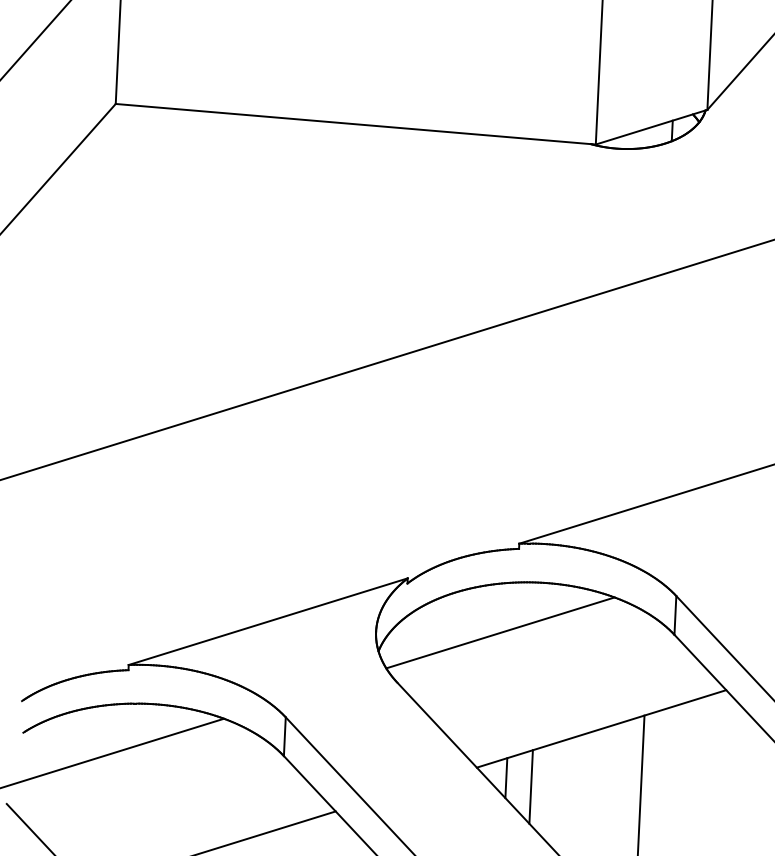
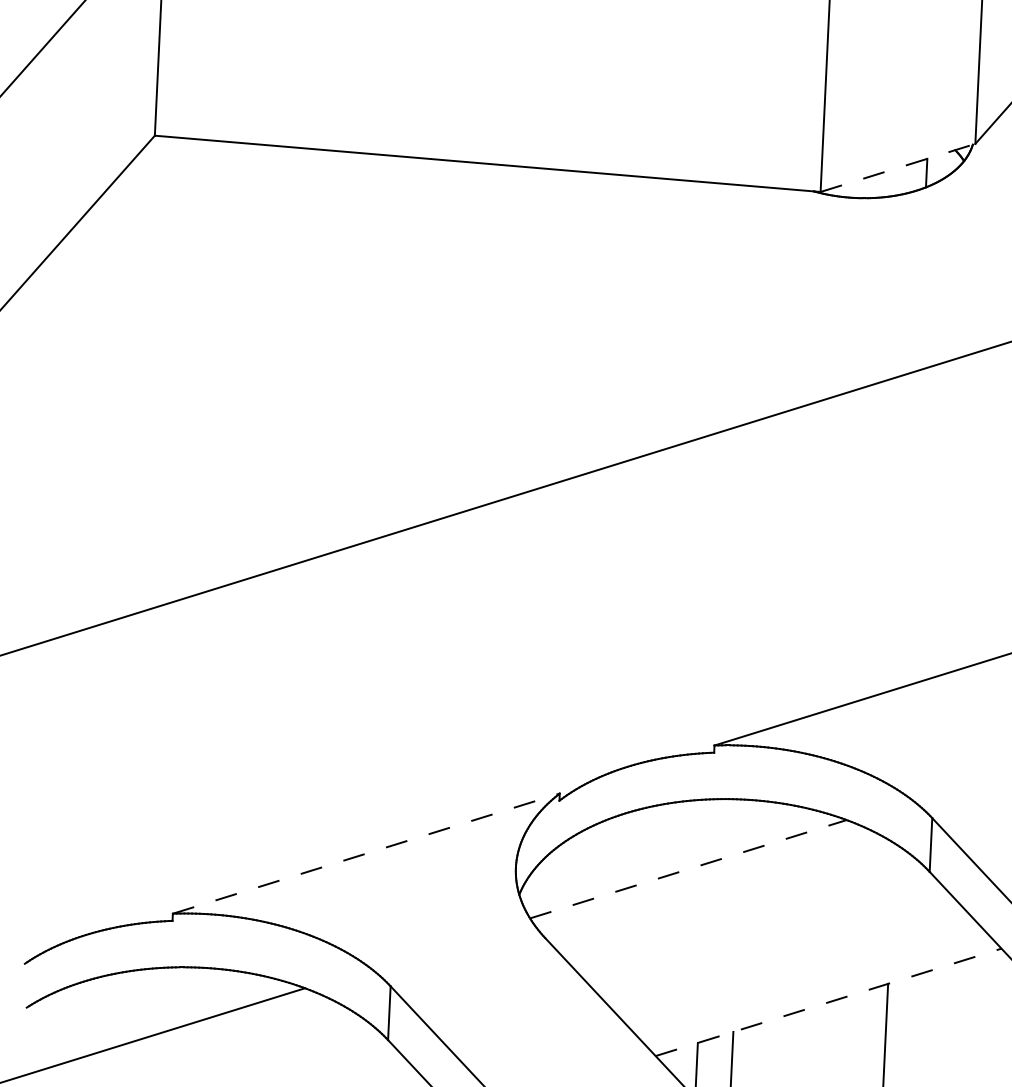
line: (652, 127) -> (899, 168), solid -> dashed
line: (268, 621) -> (366, 853), solid -> dashed
line: (500, 632) -> (688, 868), solid -> dashed
line: (601, 728) -> (828, 1001), solid -> dashed

